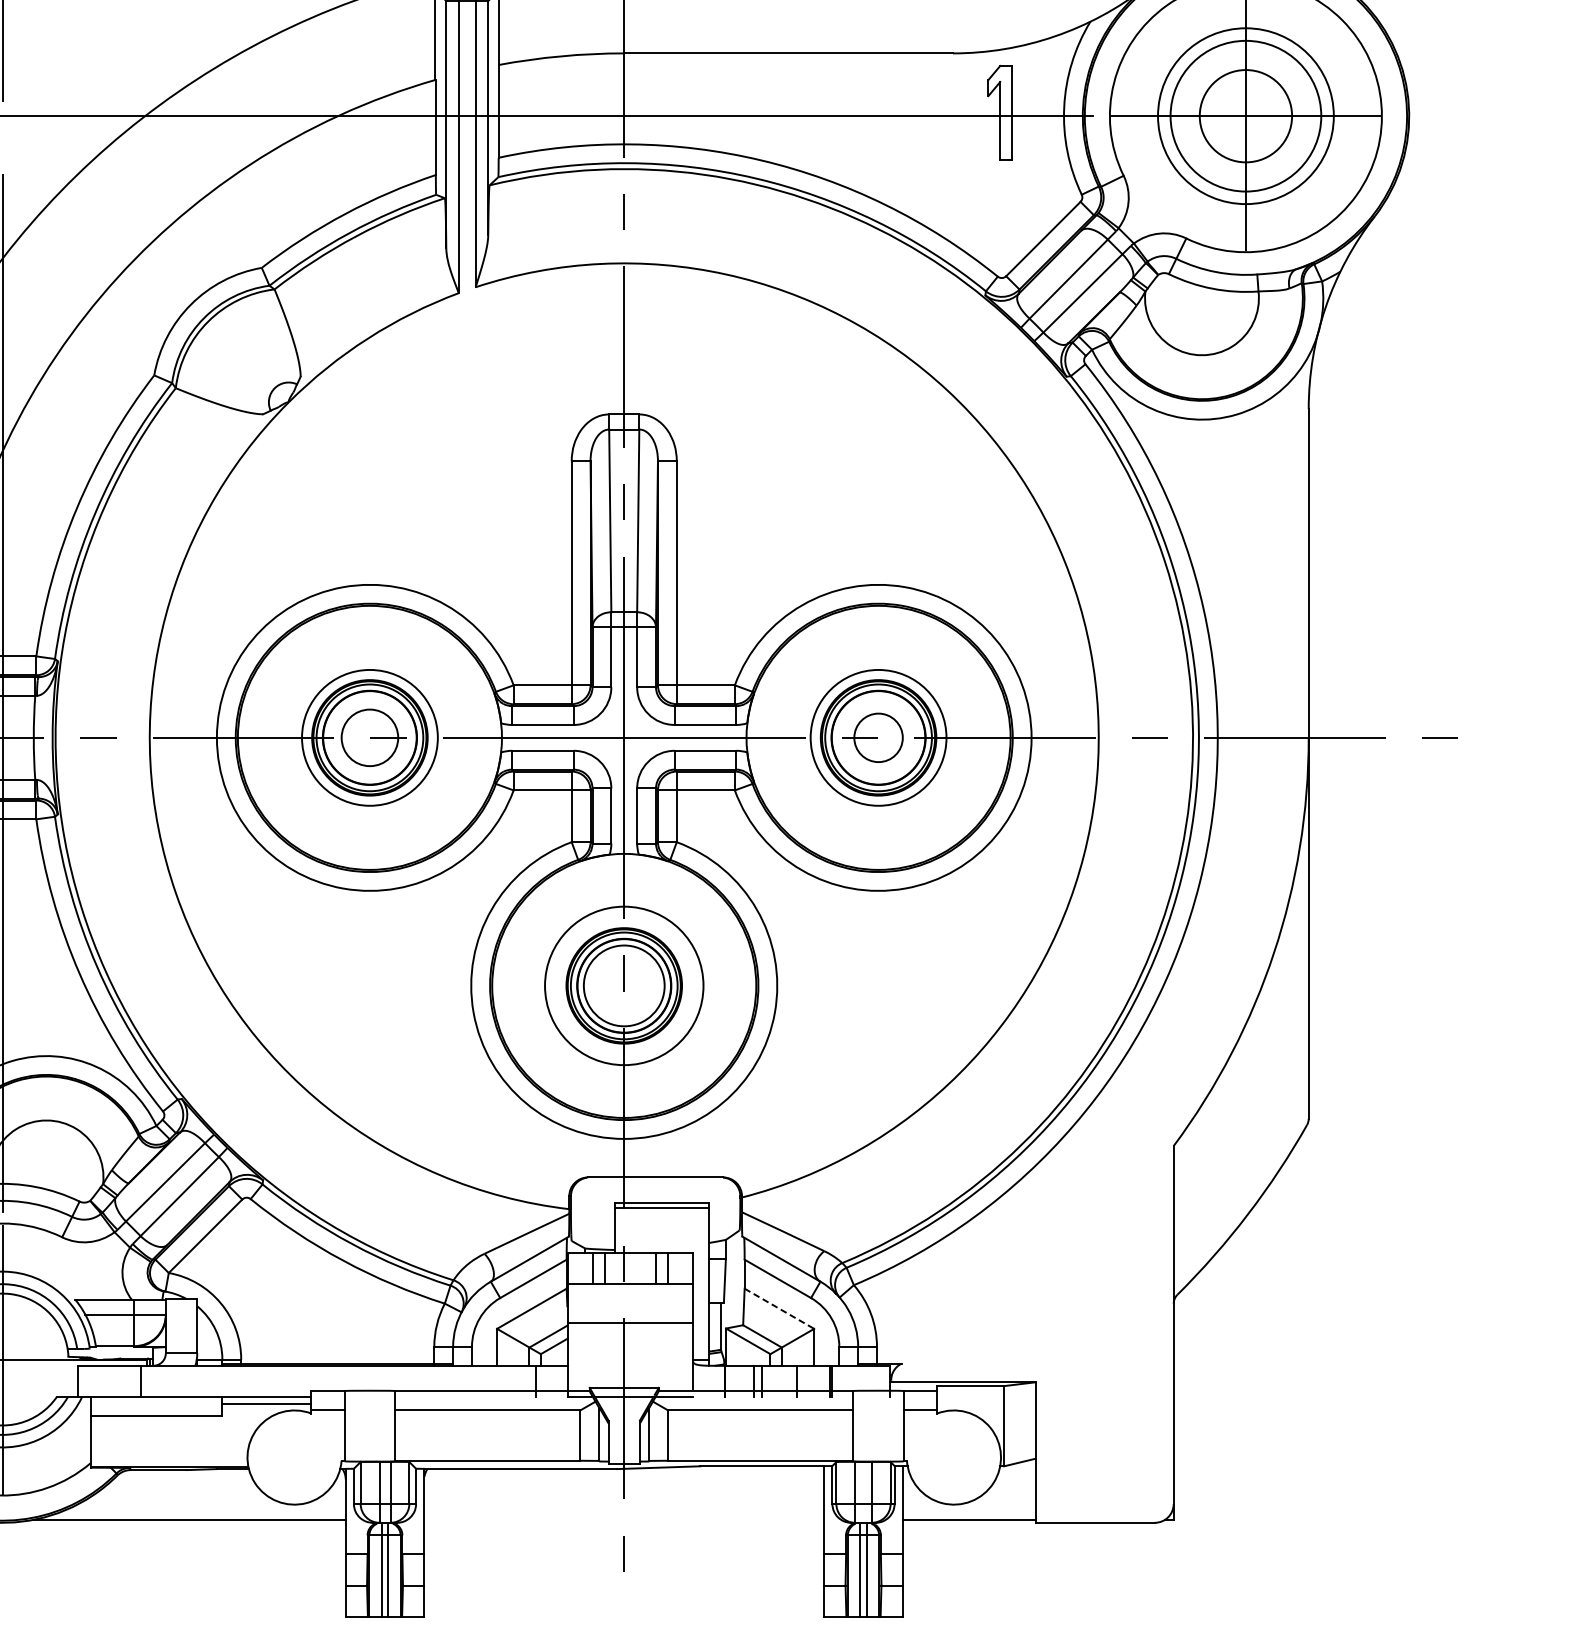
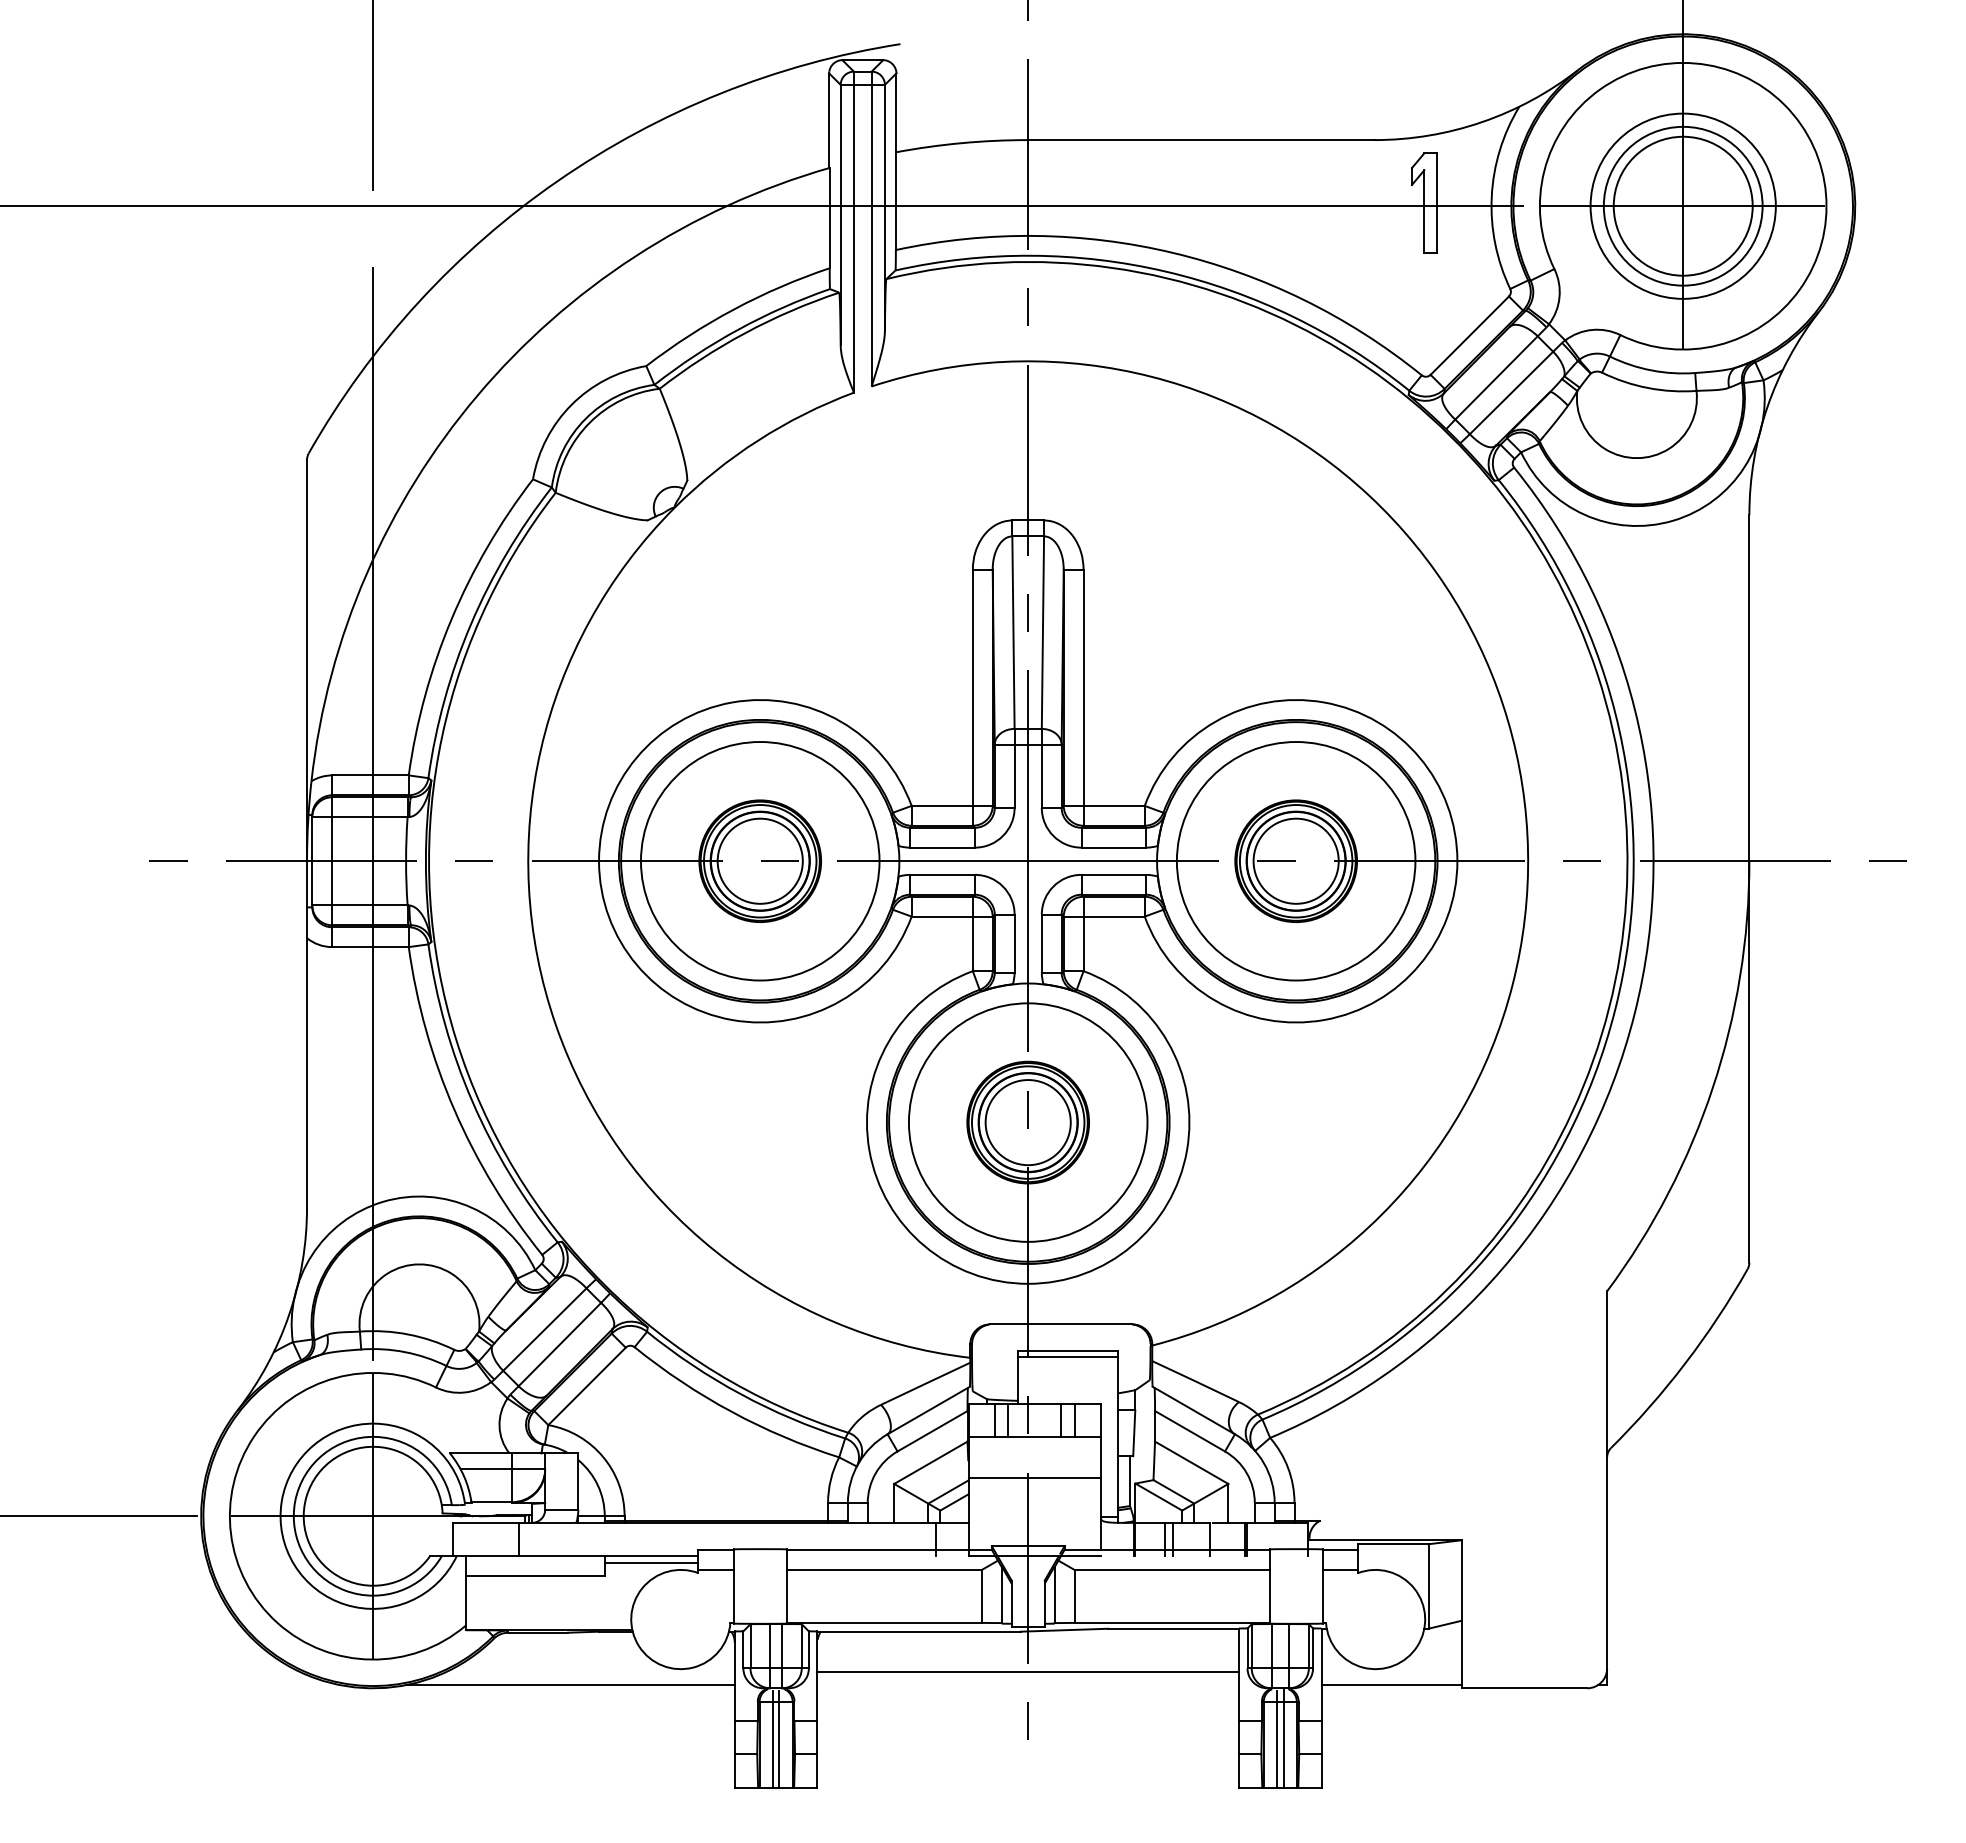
circle: (1245, 115) -> (1682, 205), size x1.43
circle: (369, 737) -> (759, 860), size x1.43
circle: (877, 737) -> (1295, 860), size x1.67
circle: (369, 738) -> (759, 861), size x1.67
circle: (877, 738) -> (1295, 861), size x1.67
circle: (623, 985) -> (1027, 1122), size x1.43
line: (780, 1309) -> (1192, 1463), dashed -> solid
line: (623, 1506) -> (1027, 1671), added

